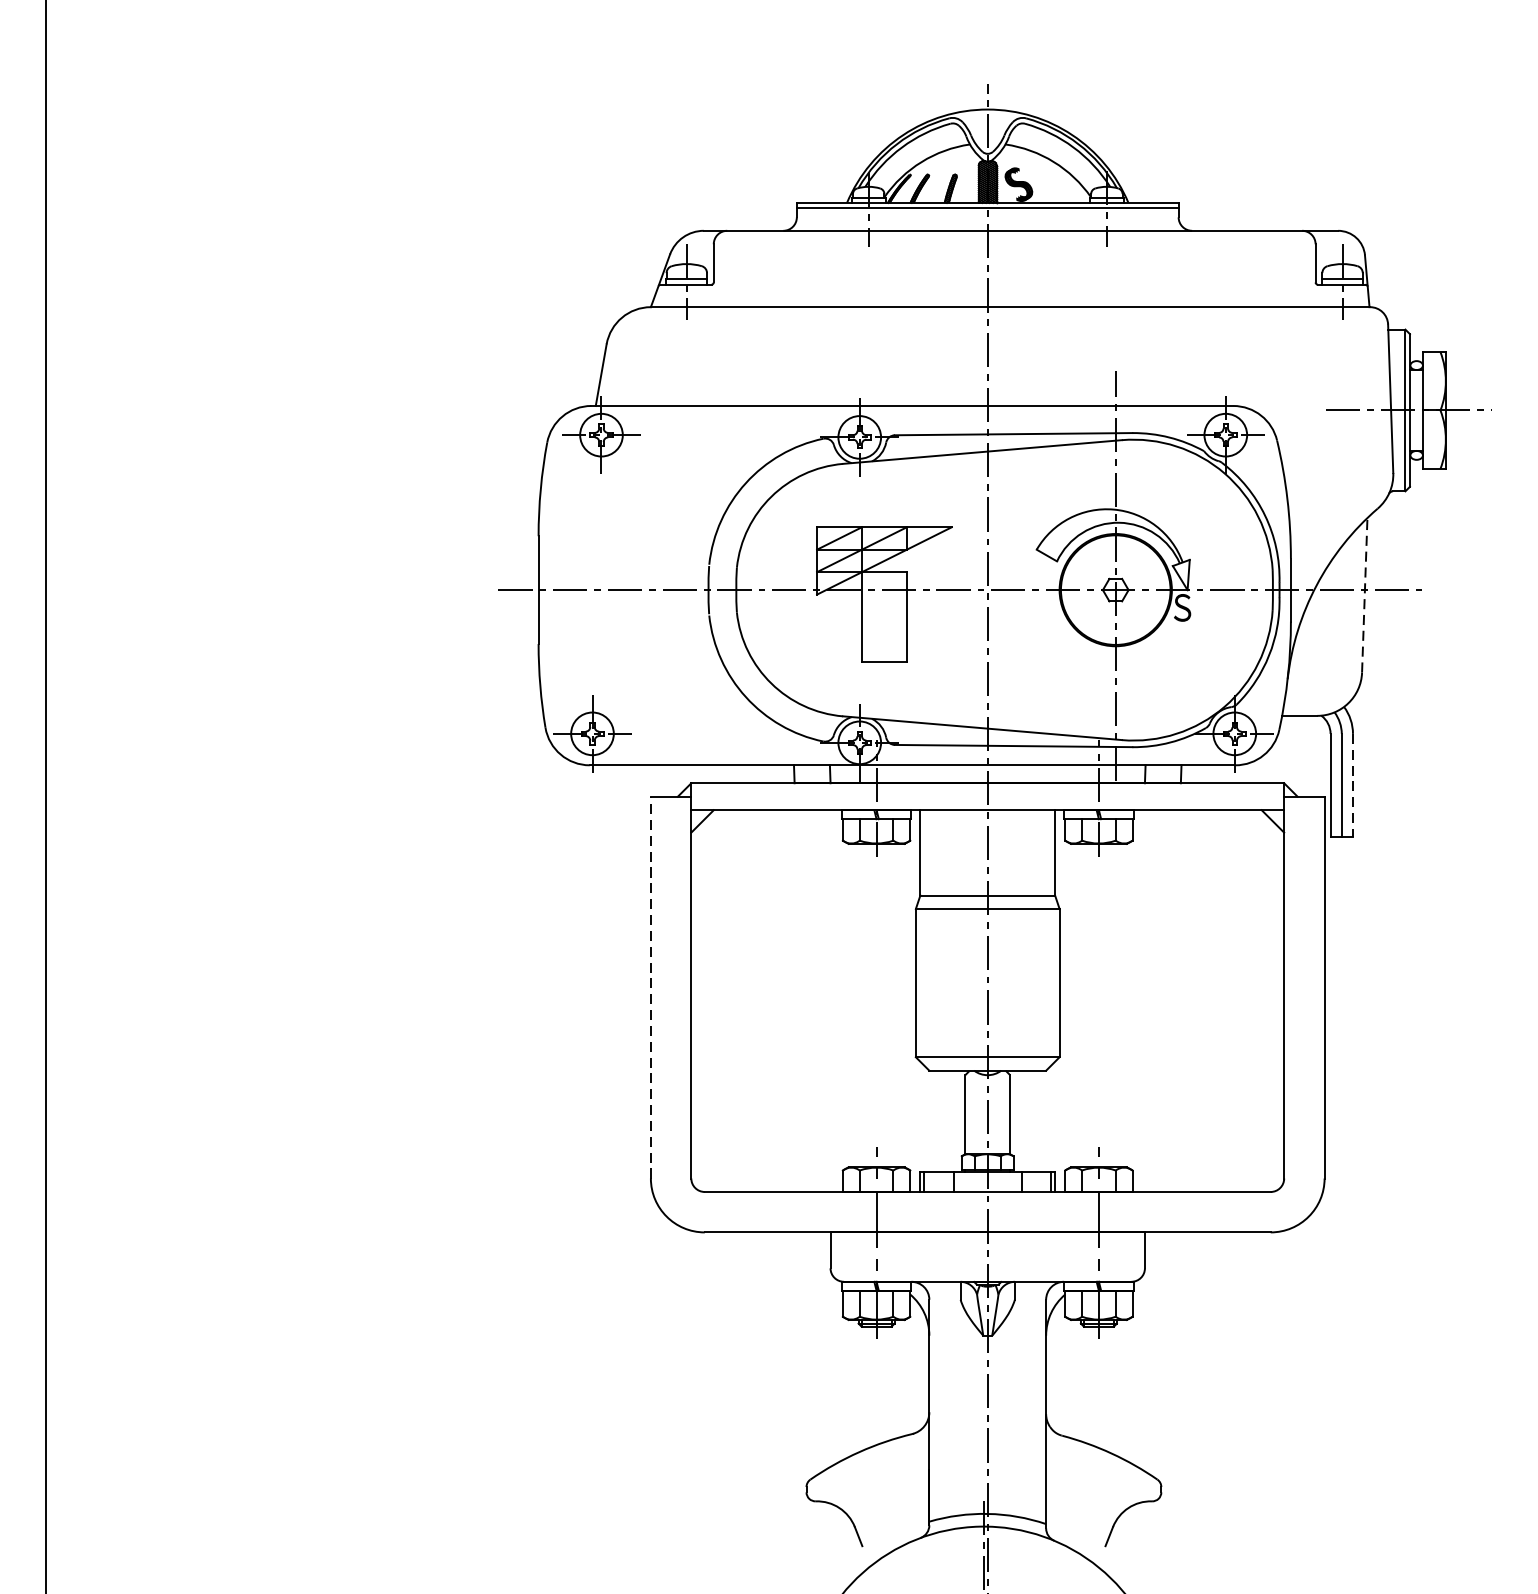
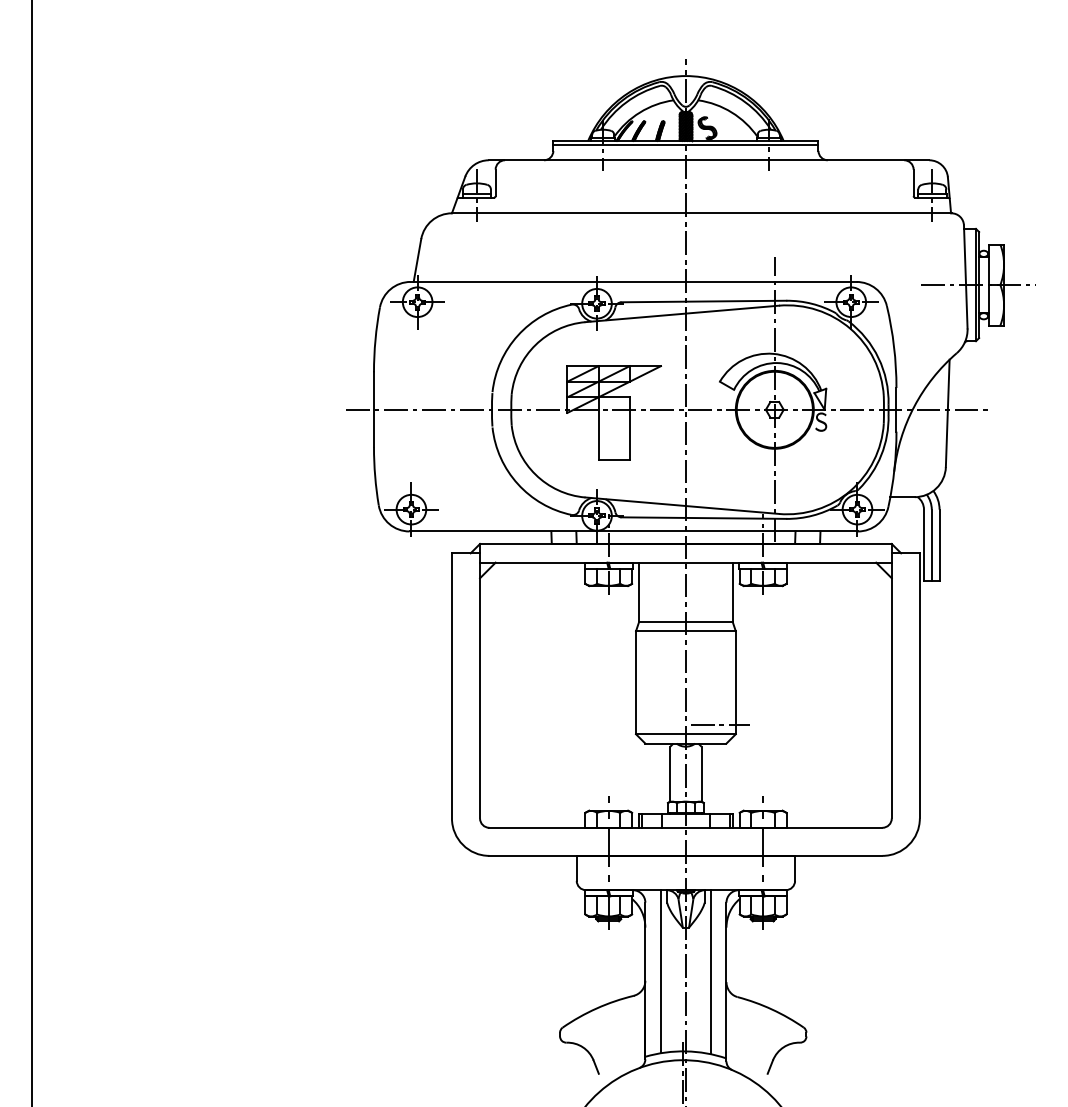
line: (1364, 595) -> (947, 413), dashed -> solid
line: (1352, 785) -> (939, 545), dashed -> solid
line: (650, 987) -> (451, 685), dashed -> solid
line: (1036, 1043) -> (719, 724), added
line: (951, 1398) -> (660, 971), added
line: (1023, 1400) -> (710, 972), added

